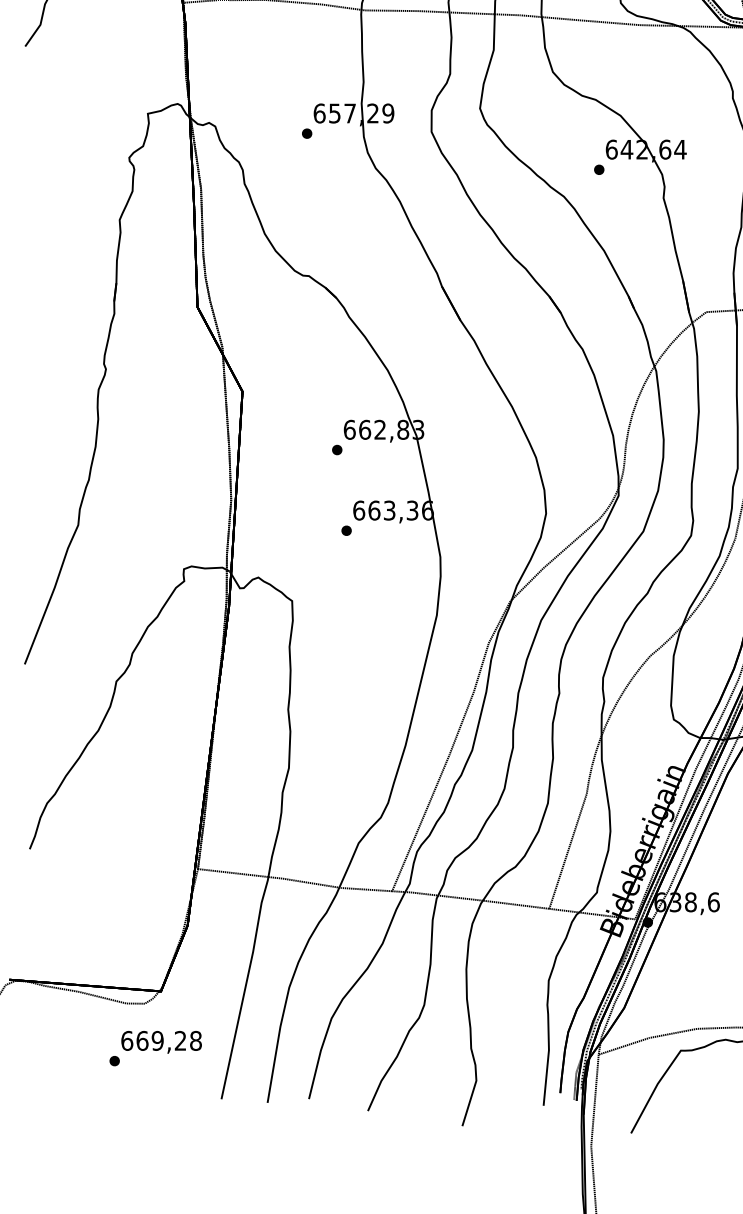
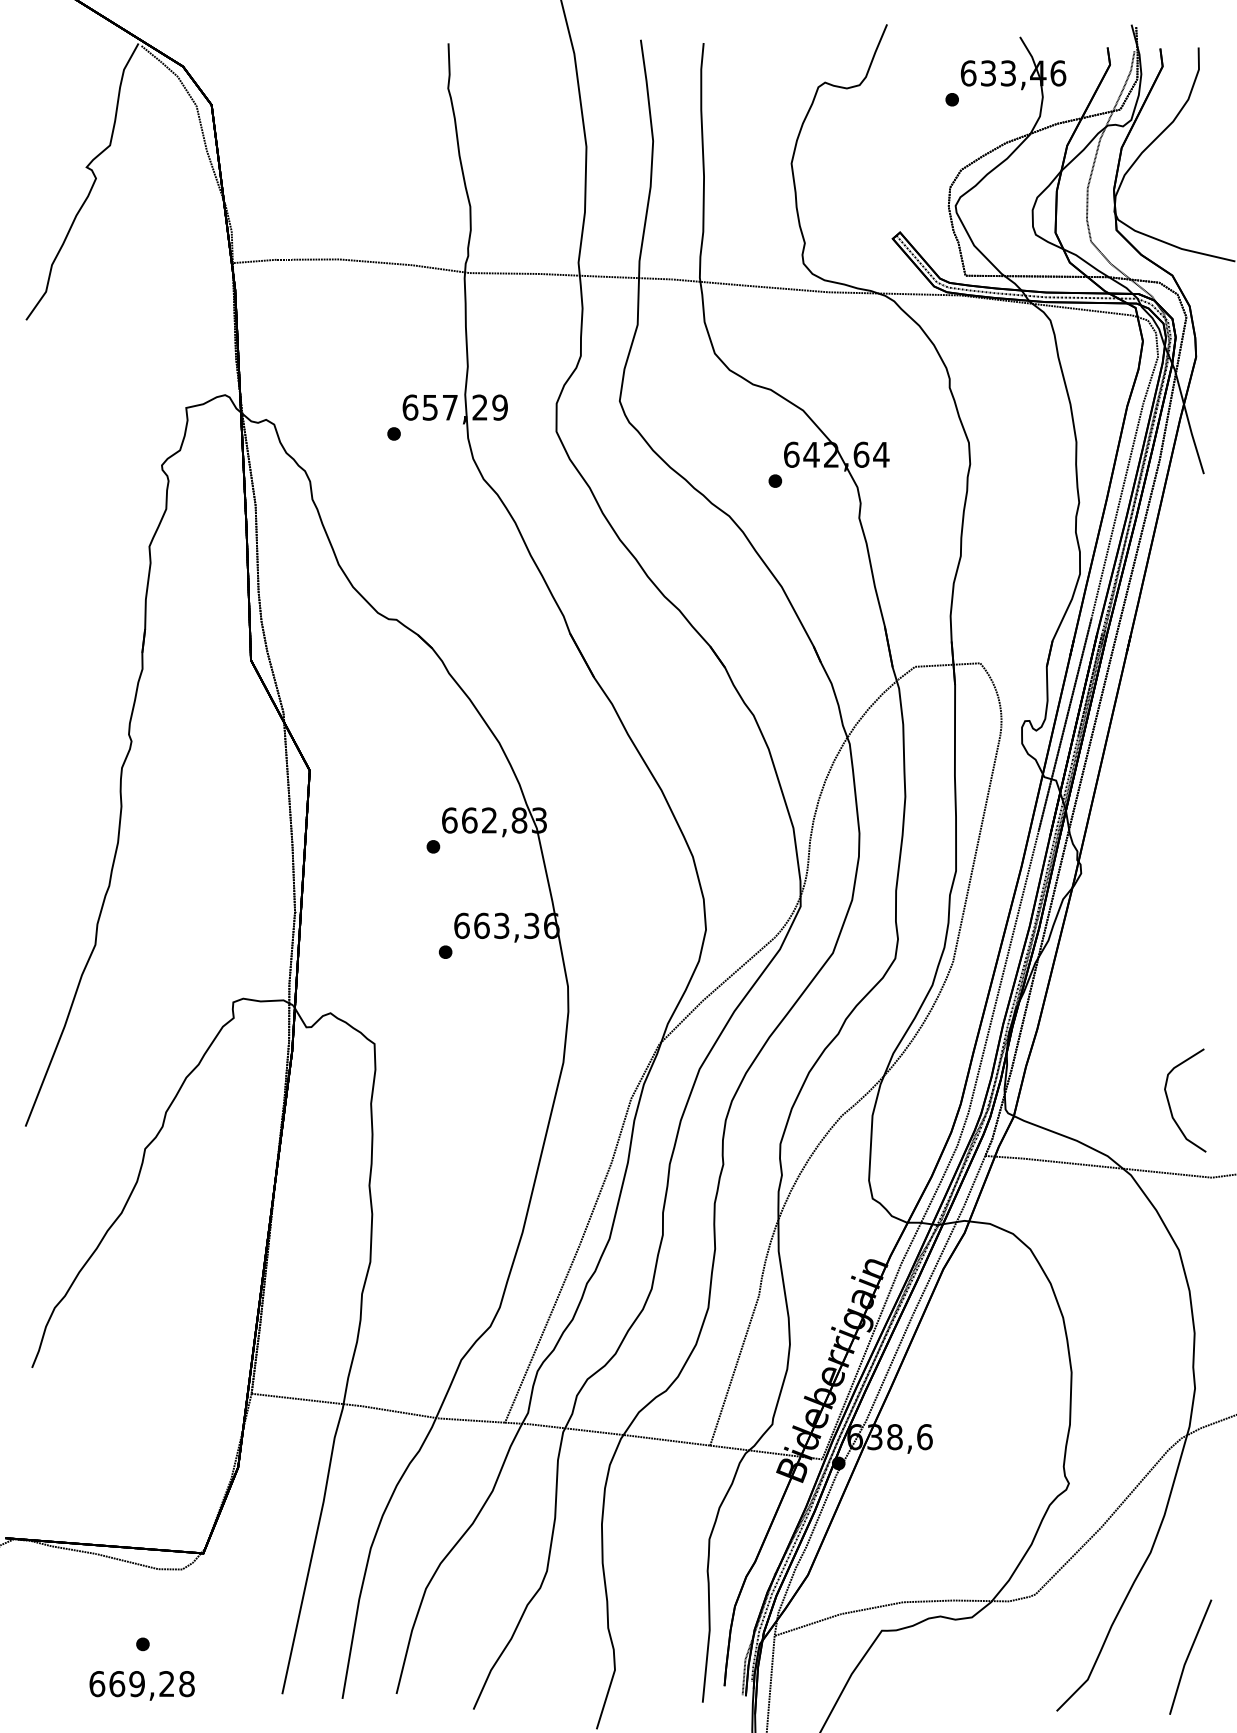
text: (161, 1042) -> (141, 1685), moved

